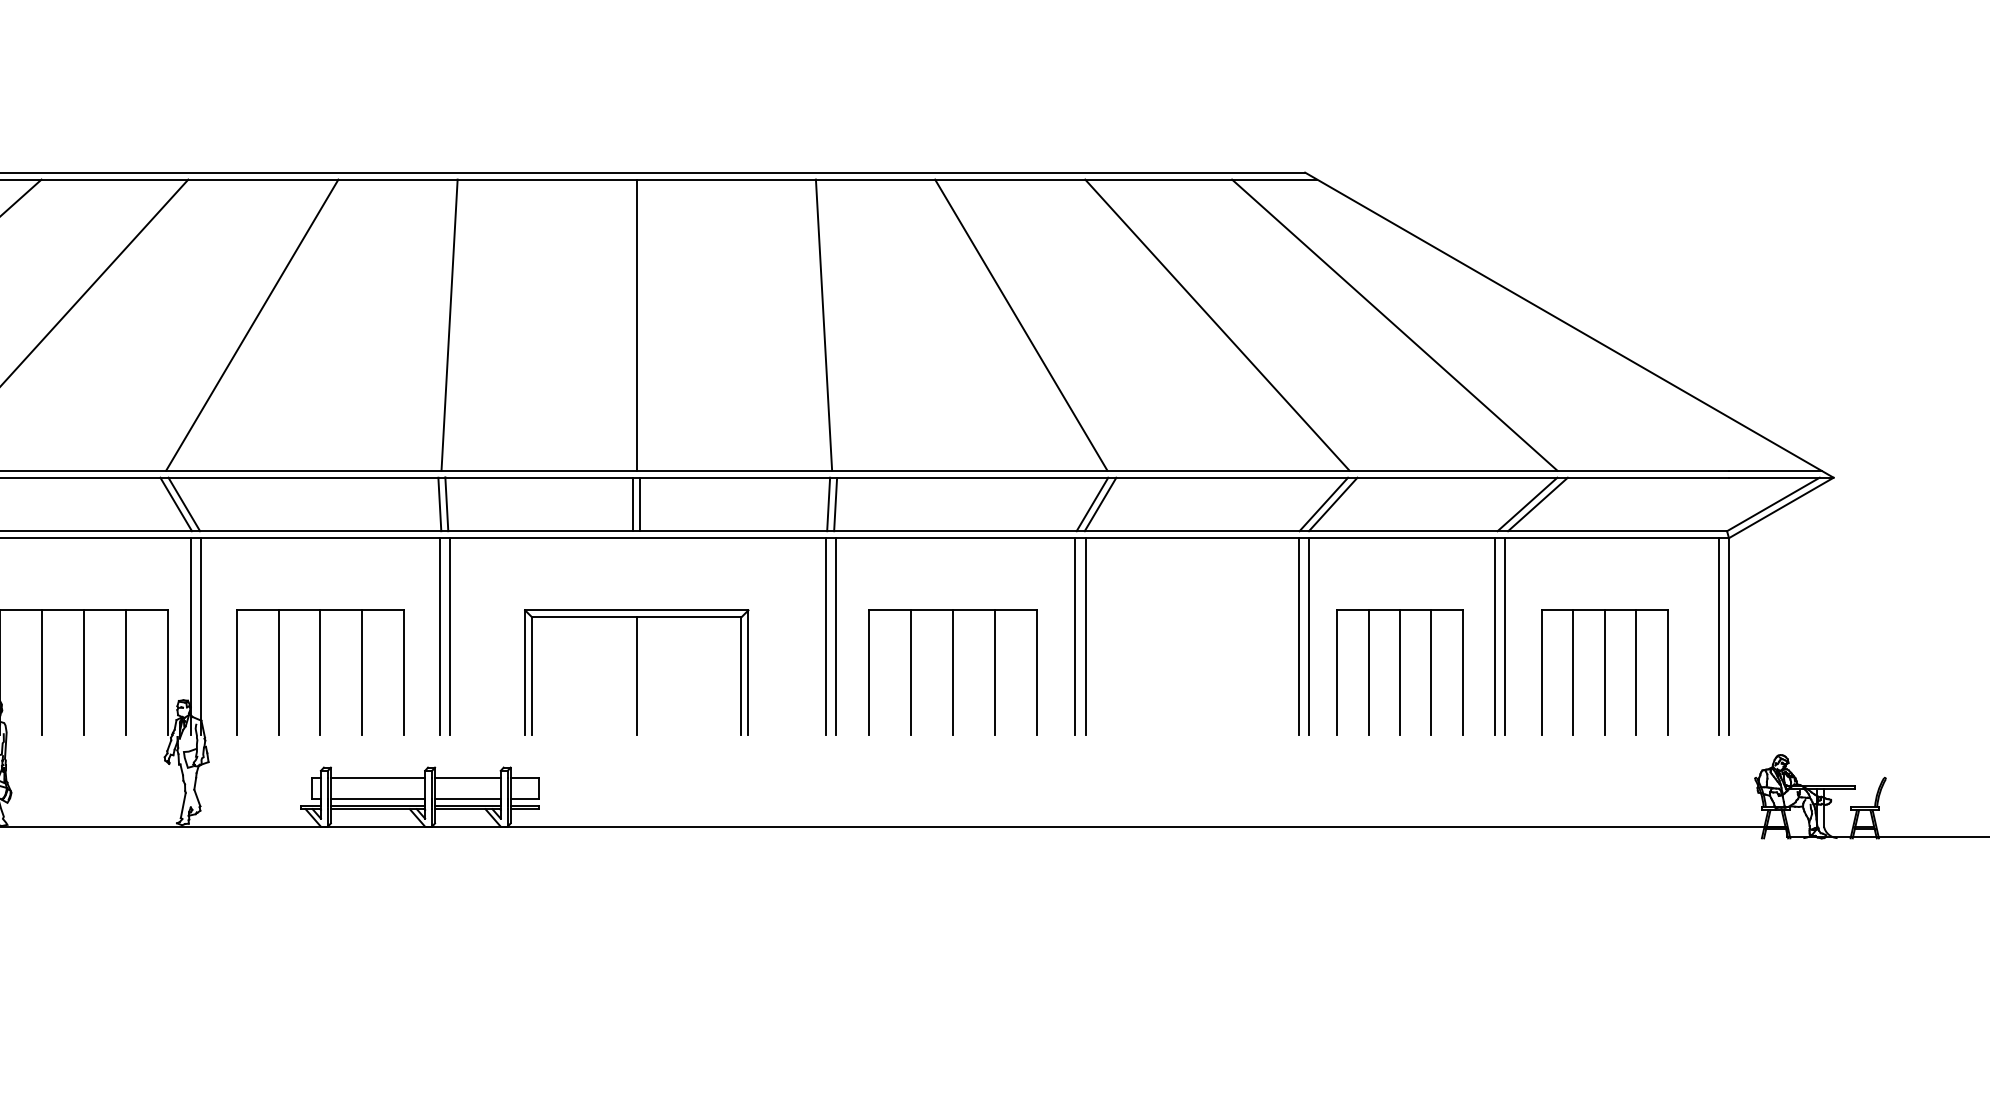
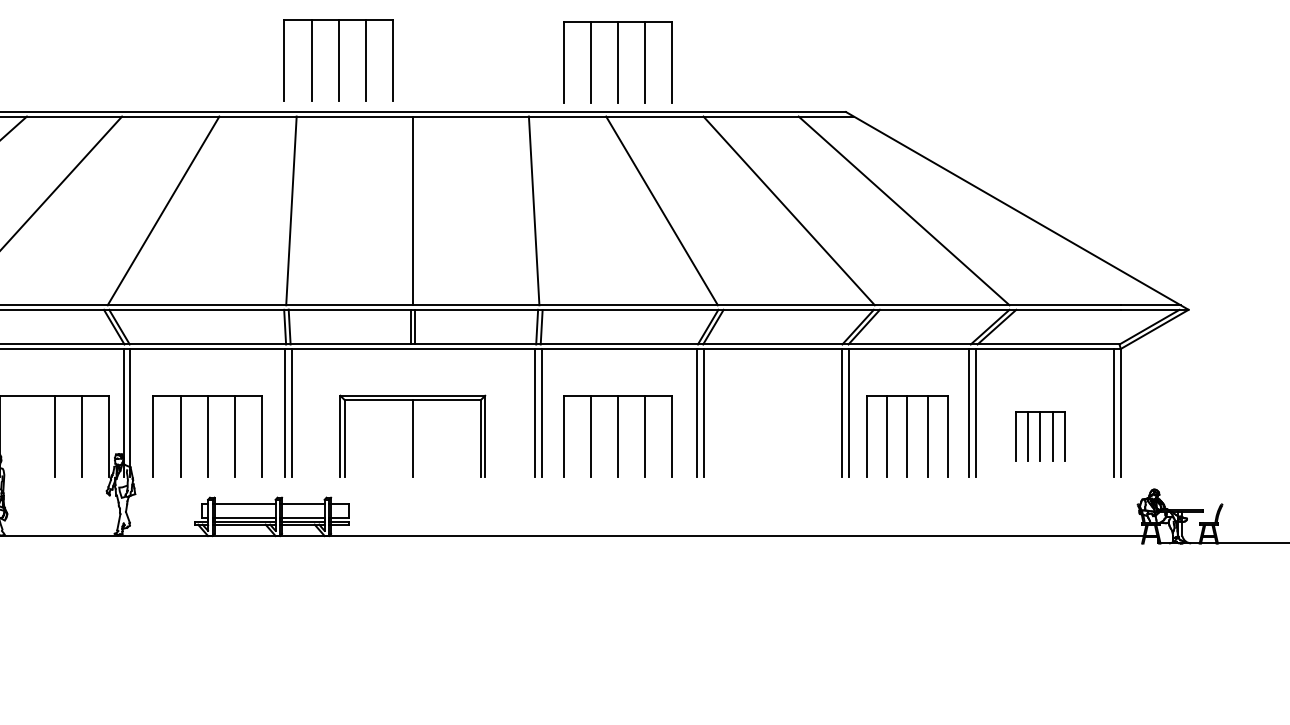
part: (522, 93) -> (338, 60), added
part: (952, 96) -> (617, 62), added
line: (42, 671) -> (27, 435), removed
part: (1605, 673) -> (1040, 436), size x0.6

